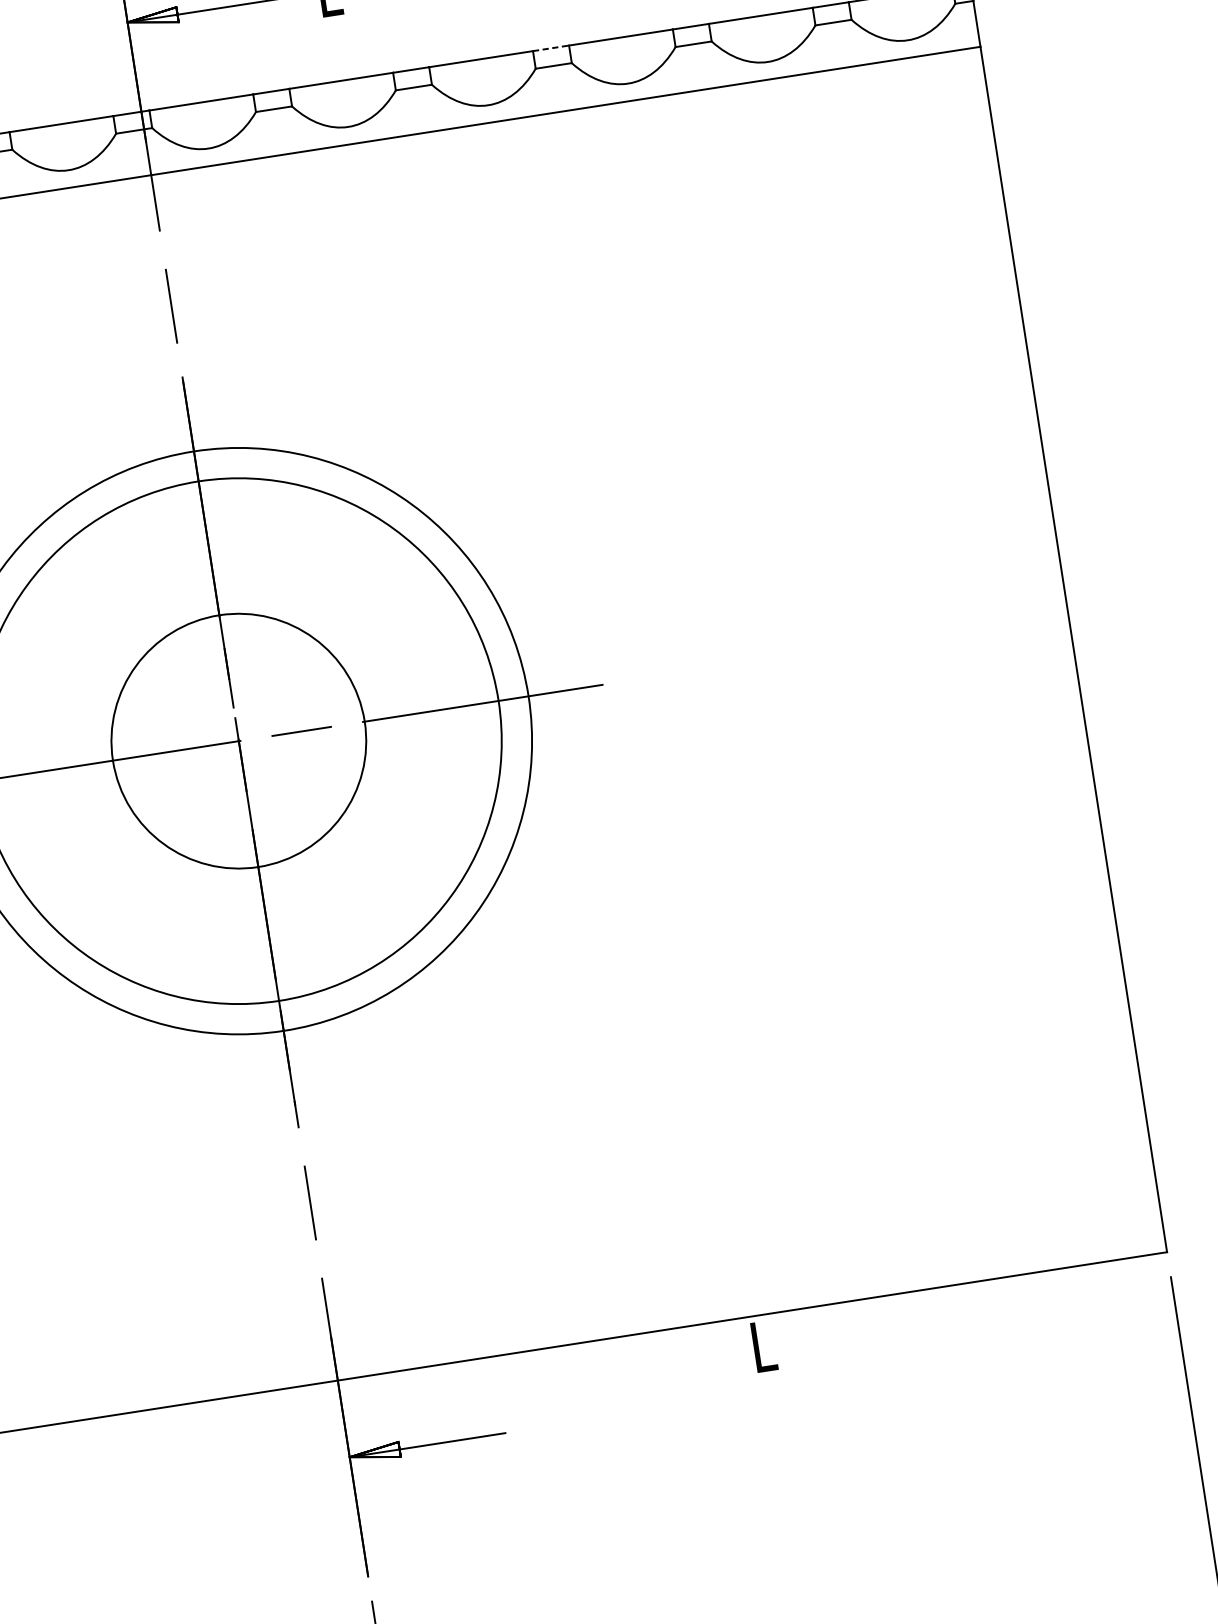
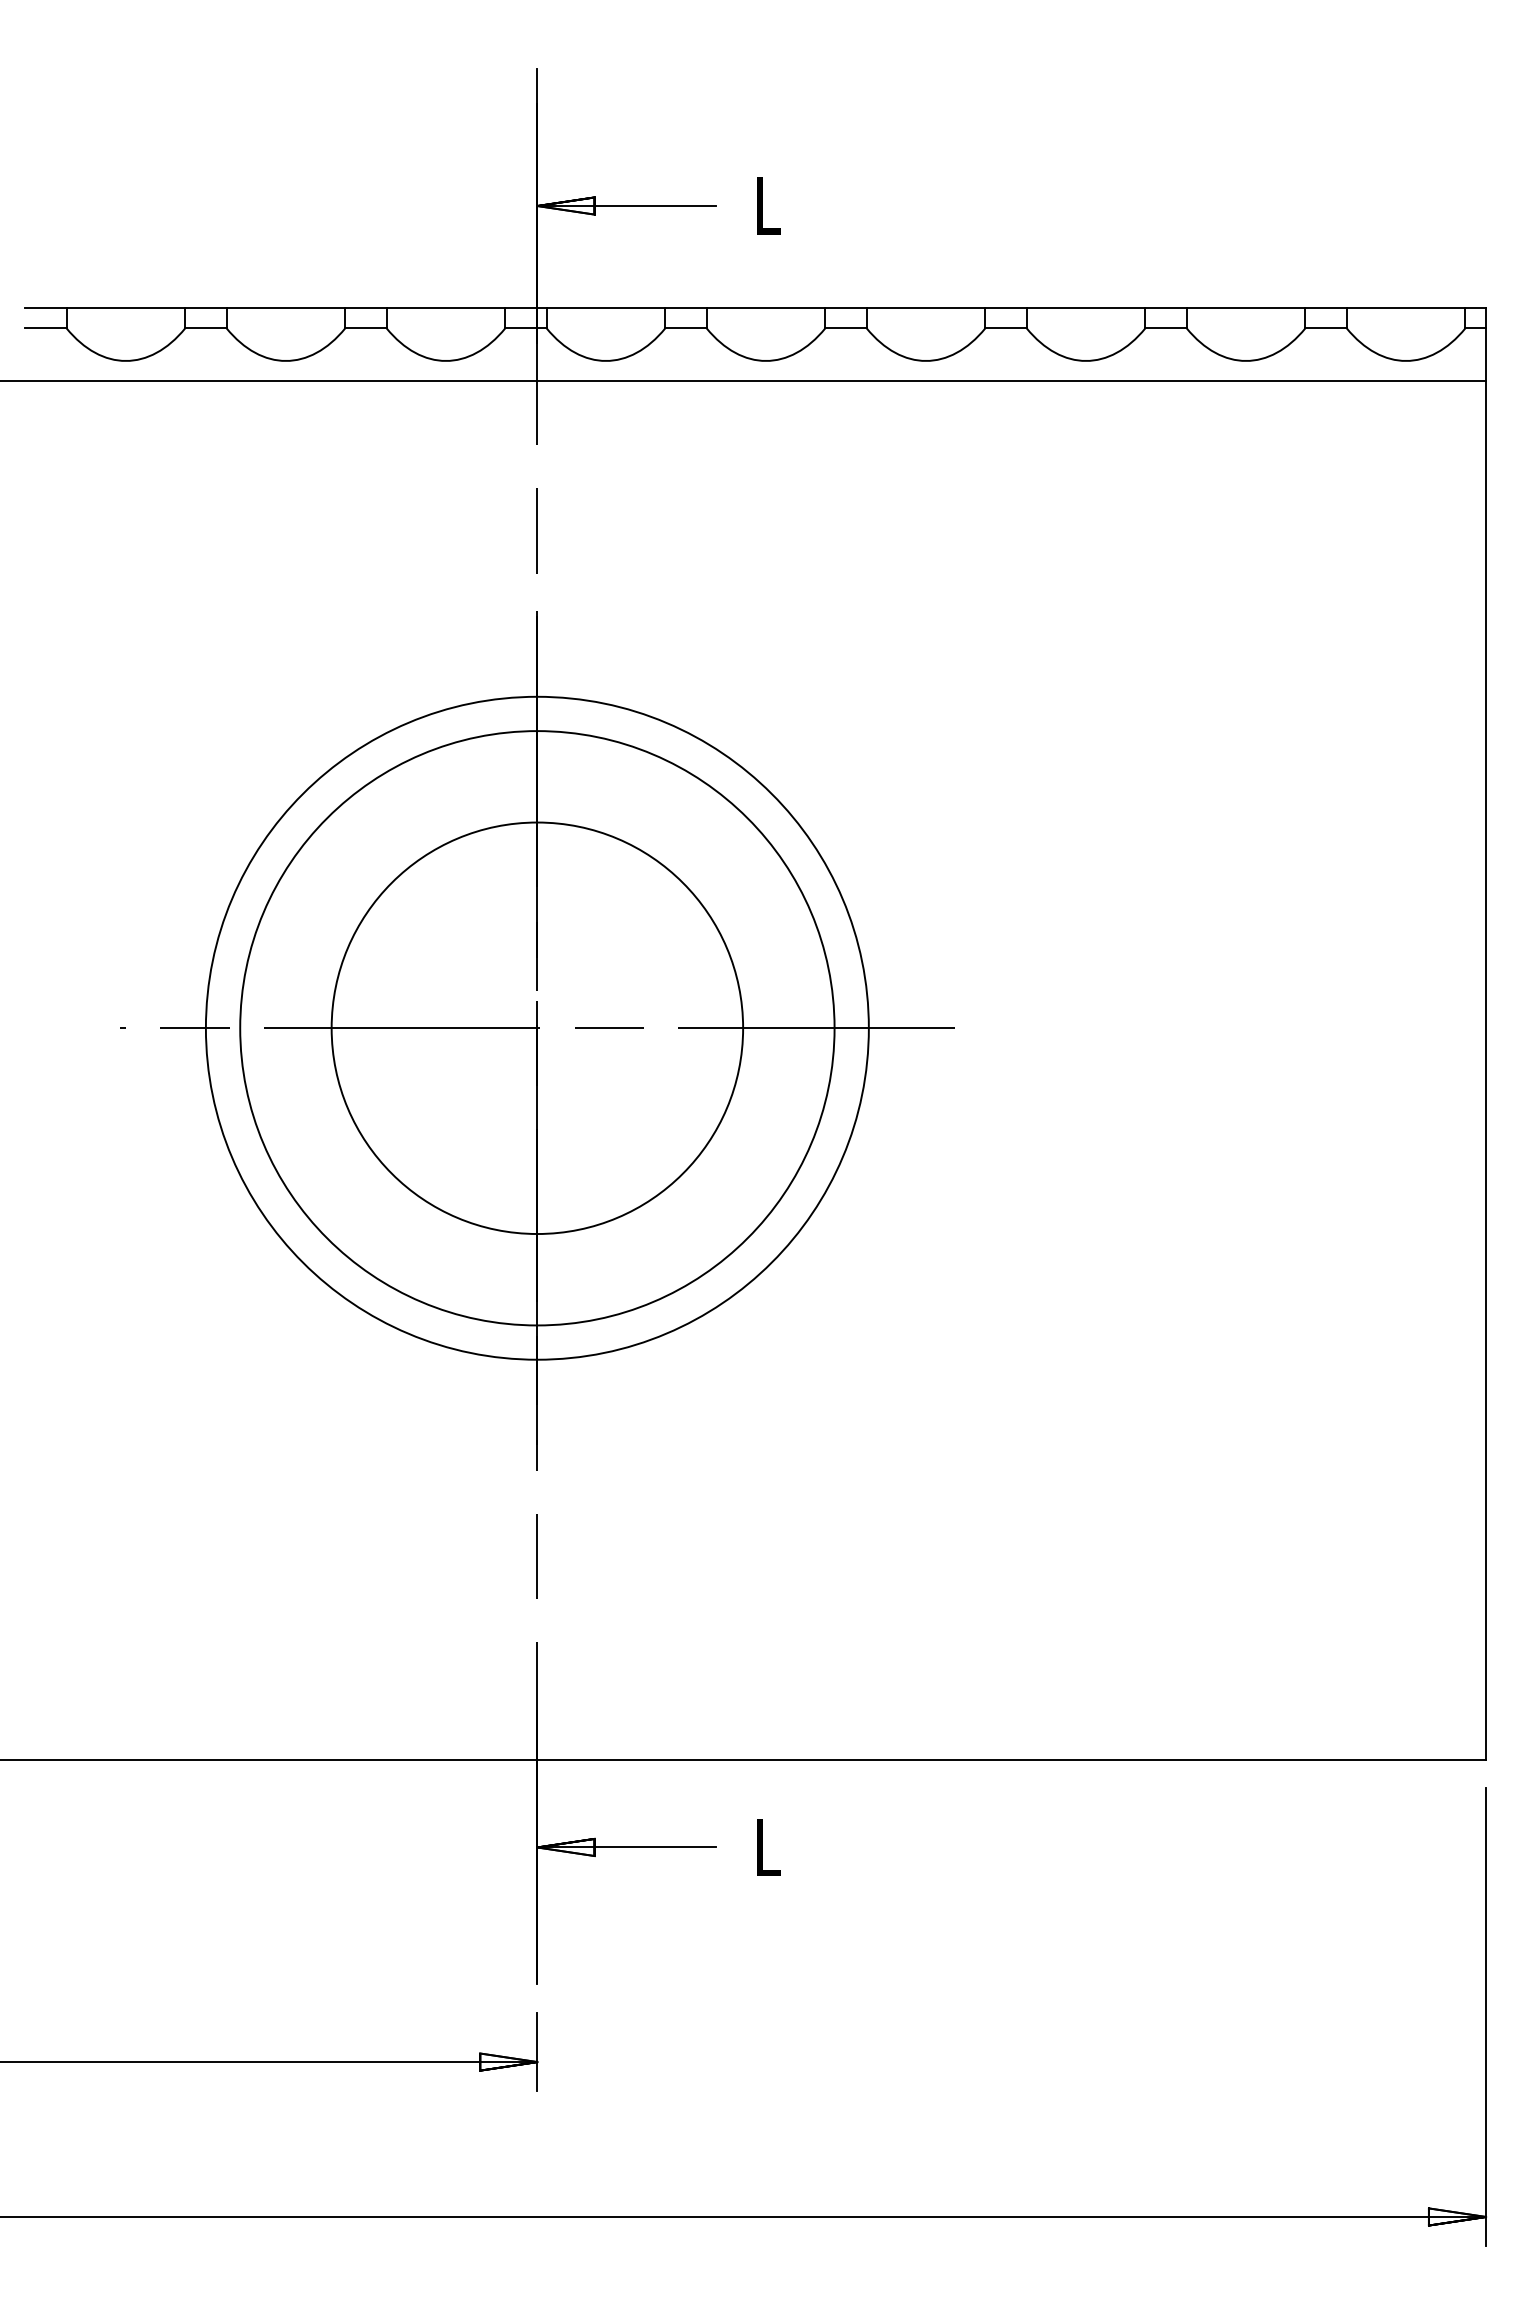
line: (551, 48) -> (1006, 308), dashed -> solid
circle: (238, 741) -> (537, 1028), size x1.43
text: (764, 1346) -> (768, 1847), moved

